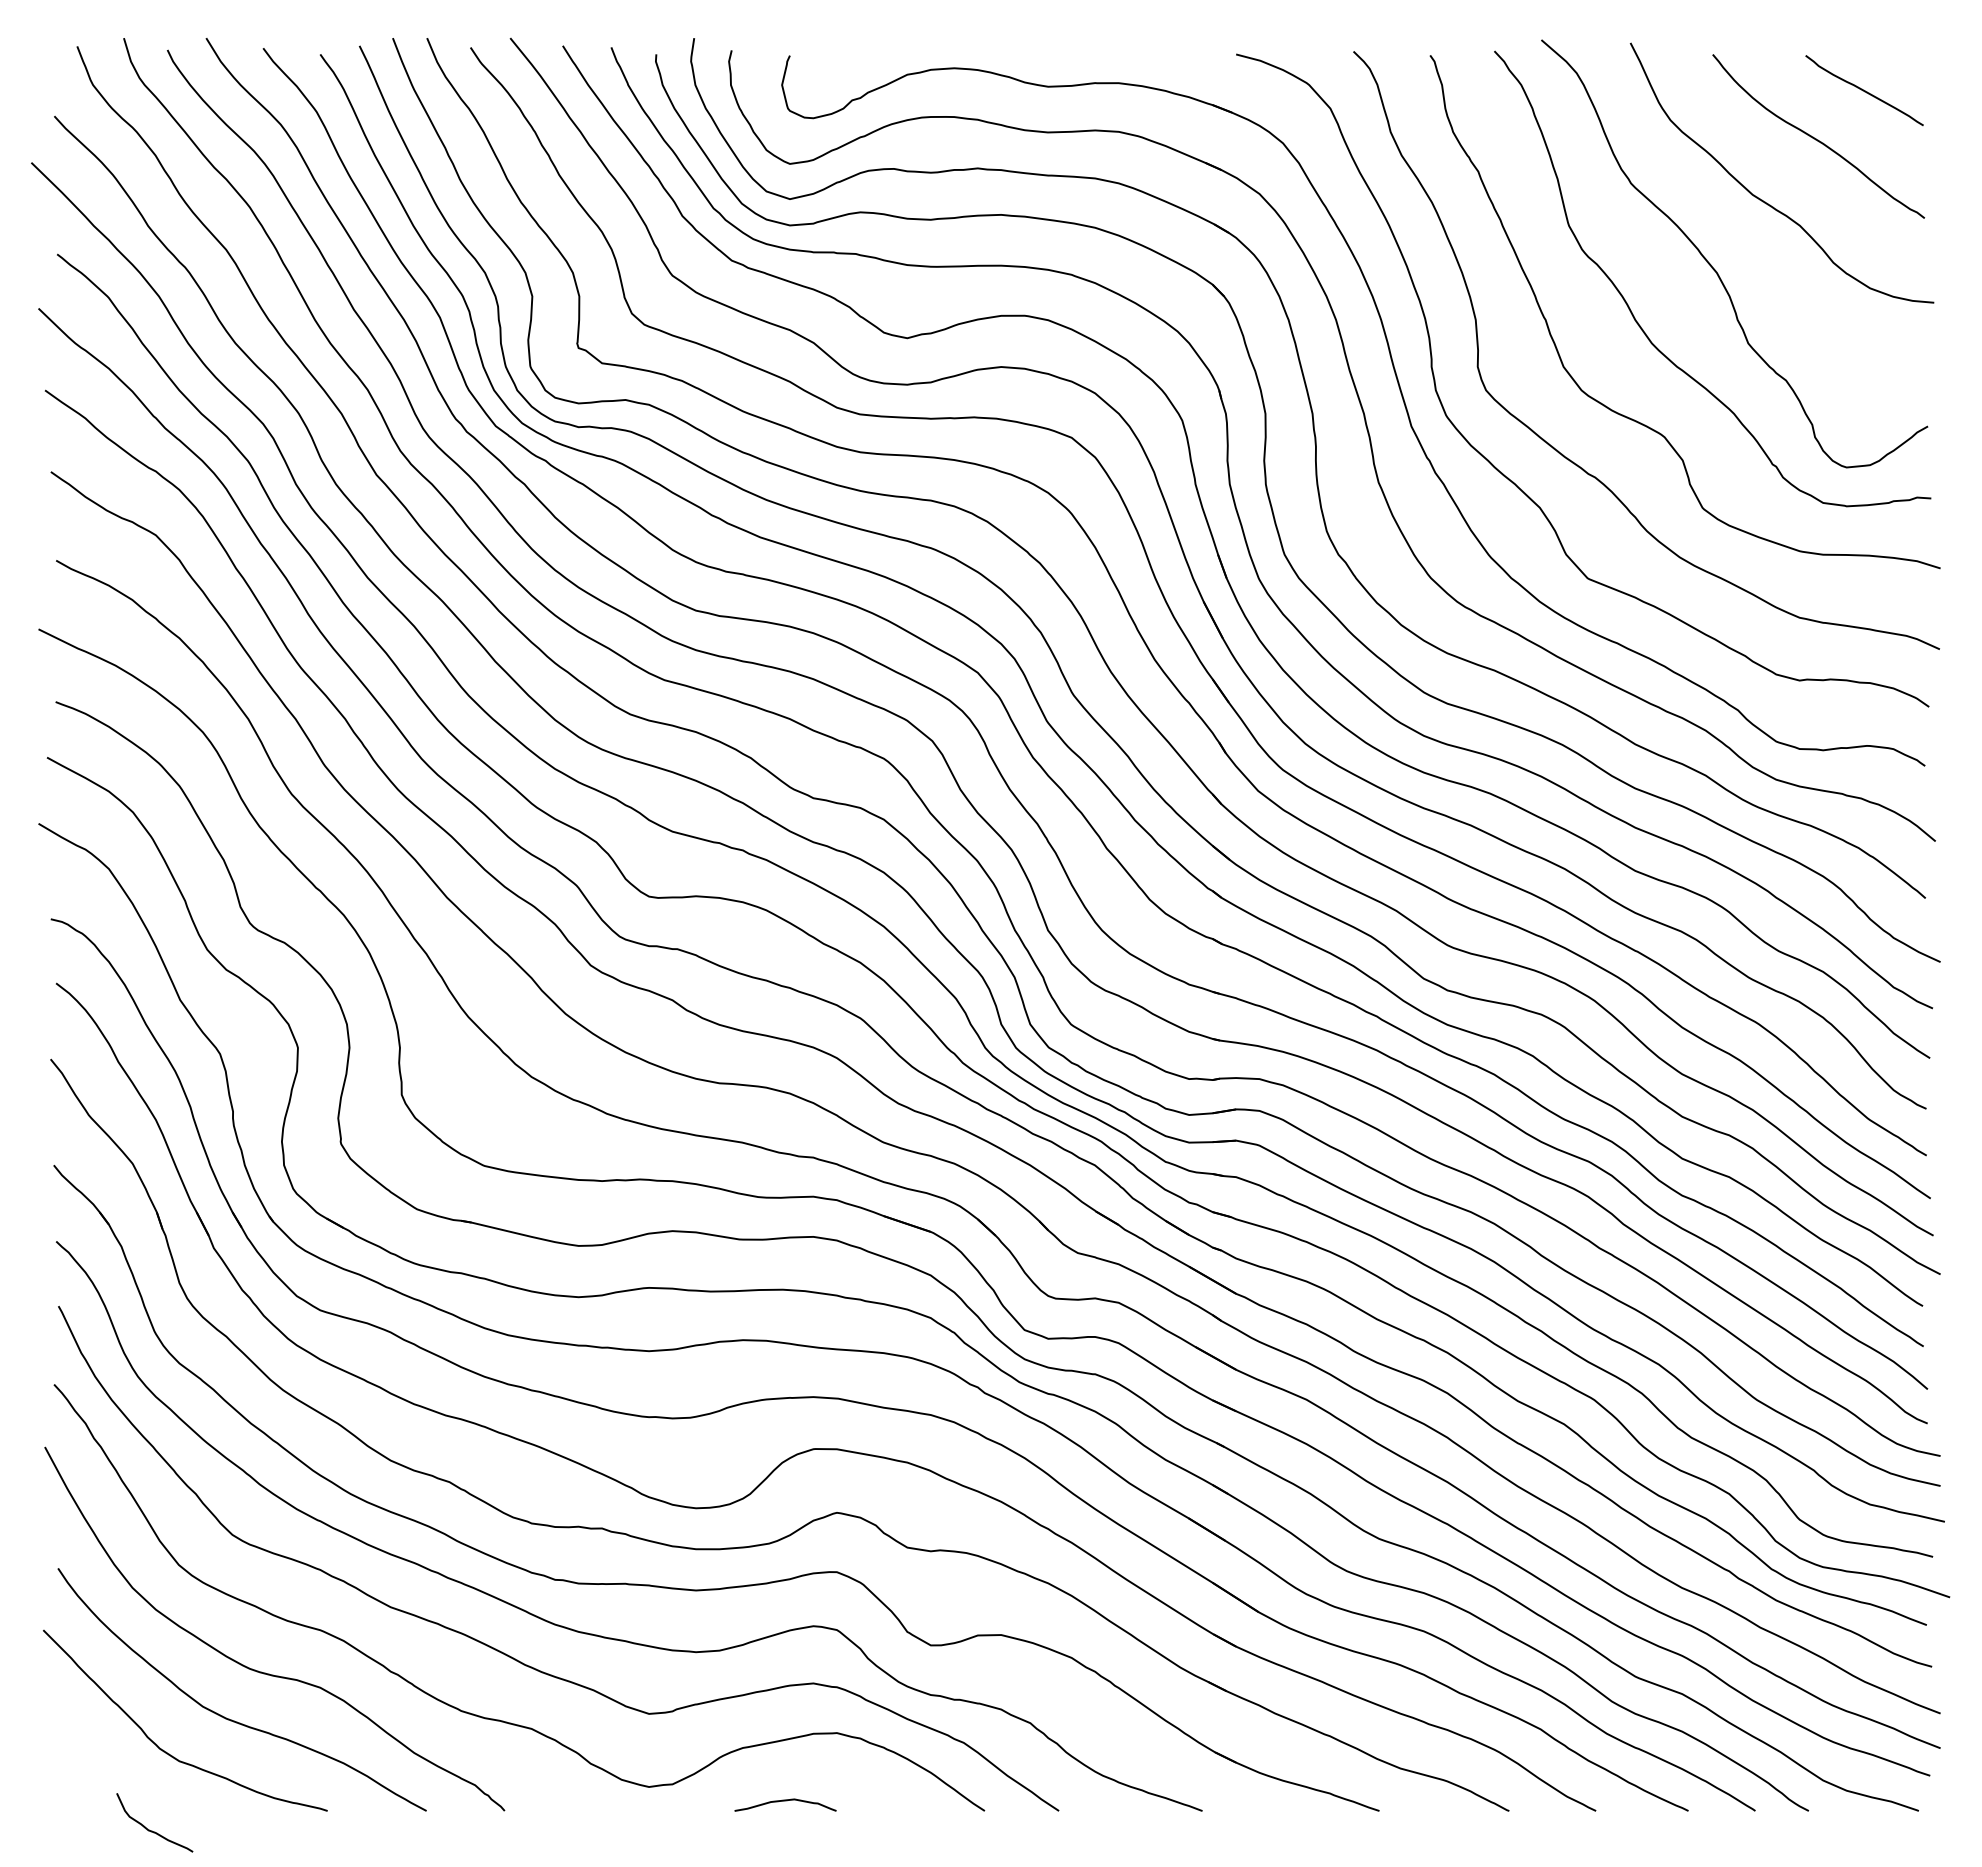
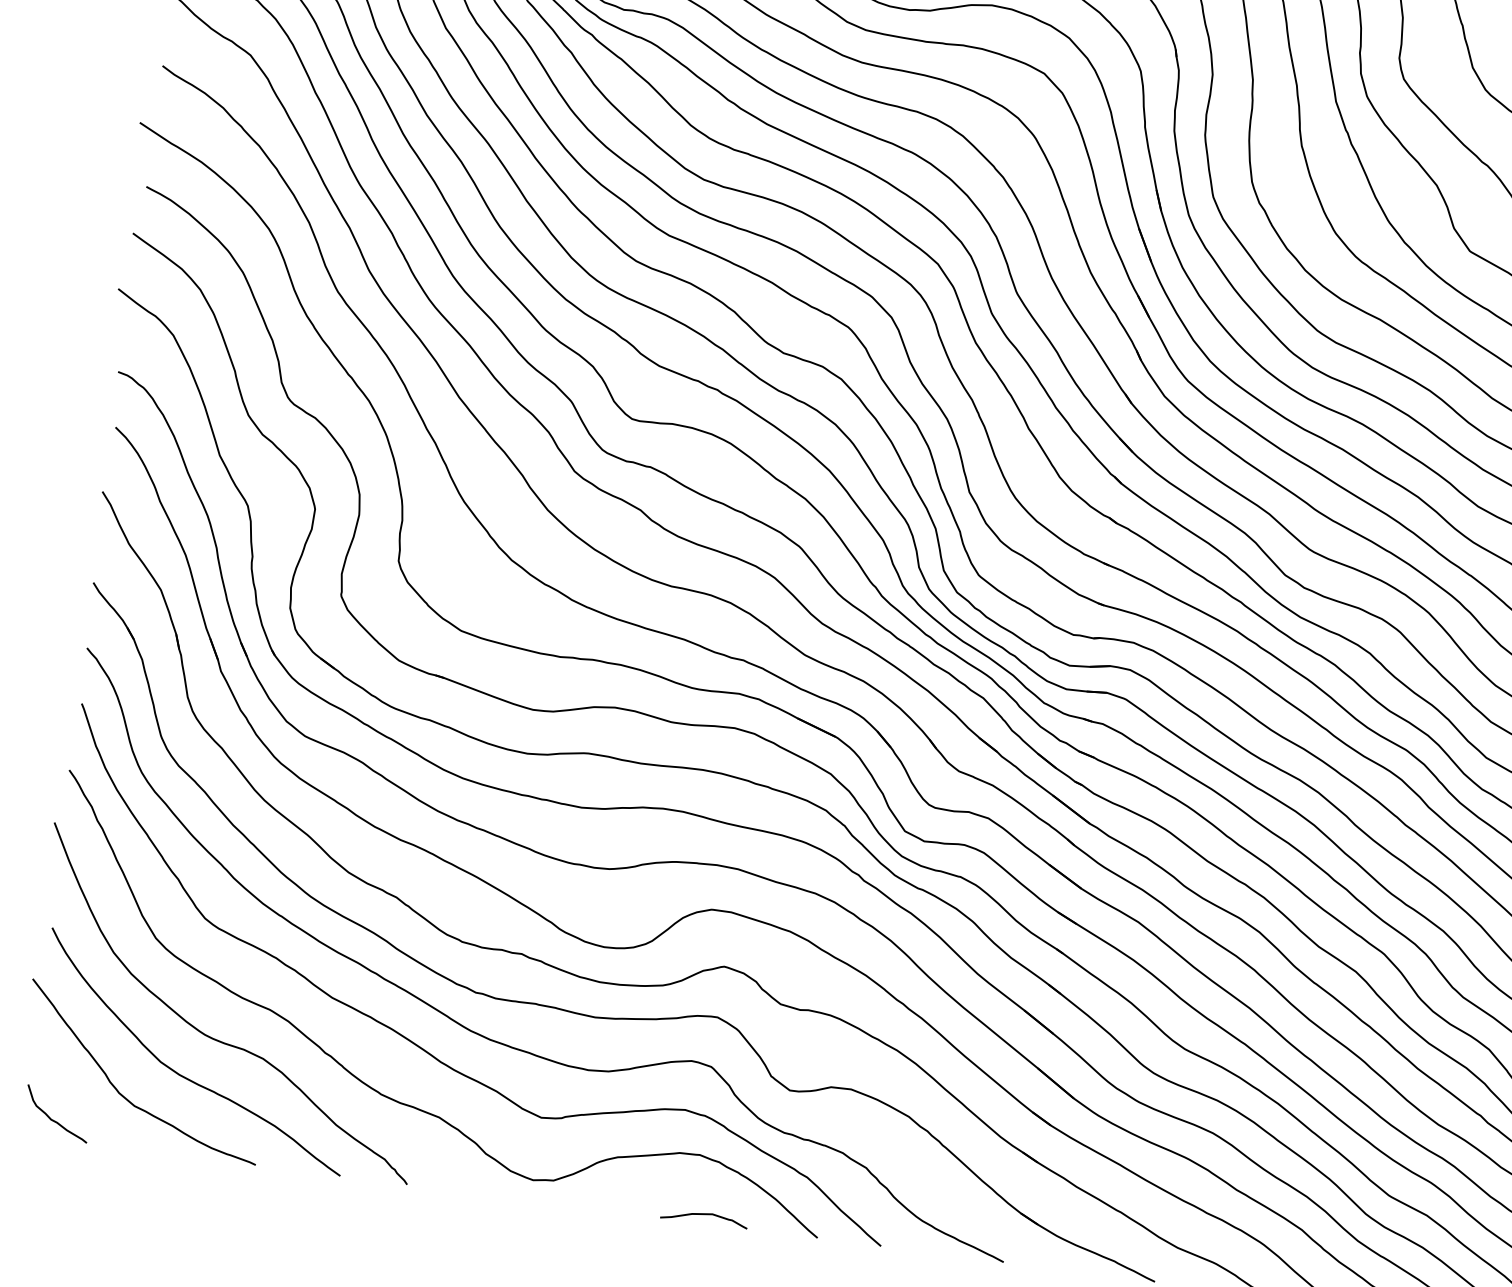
curve: (785, 1801) -> (704, 1215), moved
curve: (152, 1830) -> (54, 1120), moved

